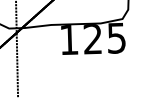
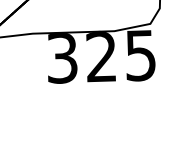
text: (69, 40) -> (62, 59), 125 -> 325

